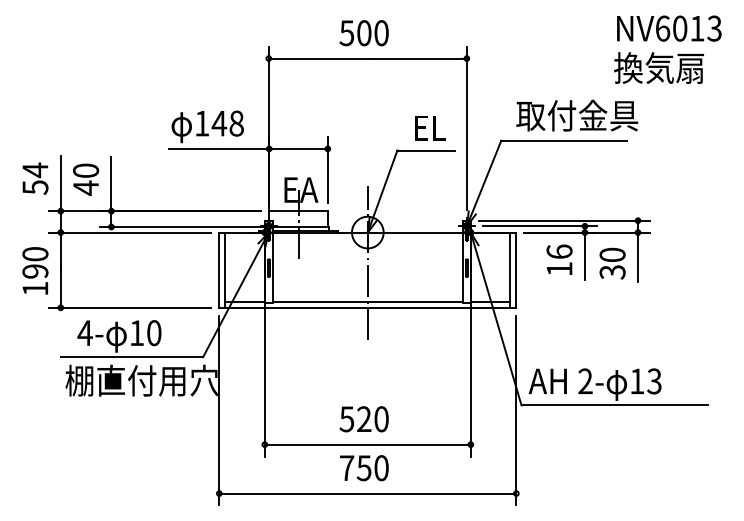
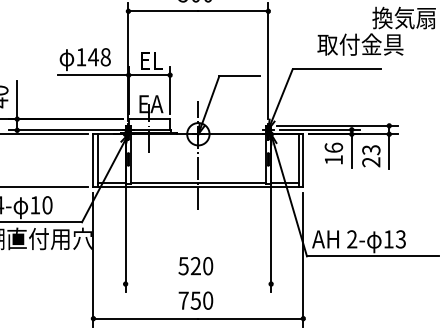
text: (577, 115) -> (360, 44), moved
text: (430, 128) -> (151, 60), moved
text: (612, 263) -> (371, 156), 30 -> 23
line: (367, 444) -> (198, 283), removed

